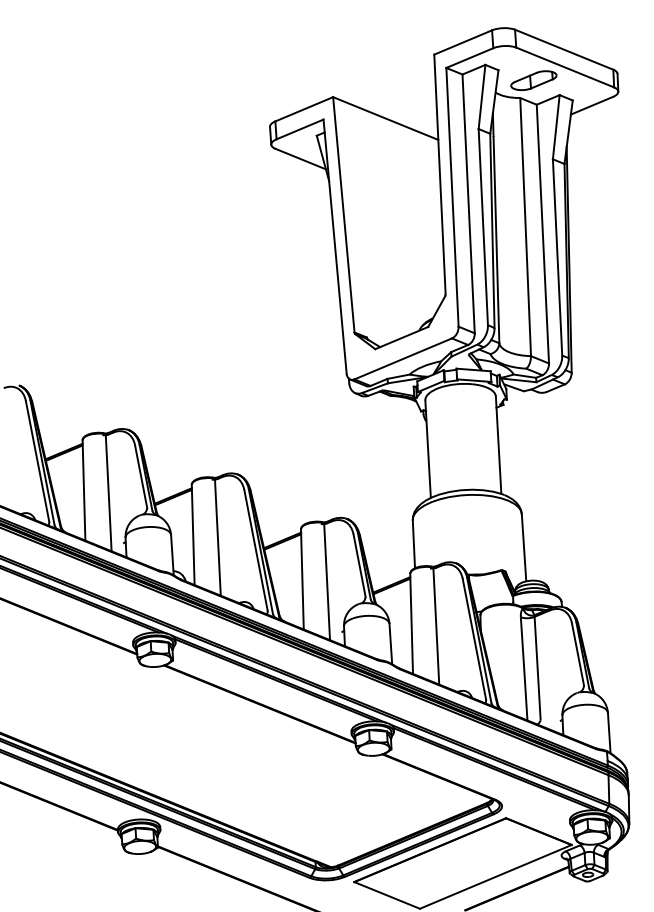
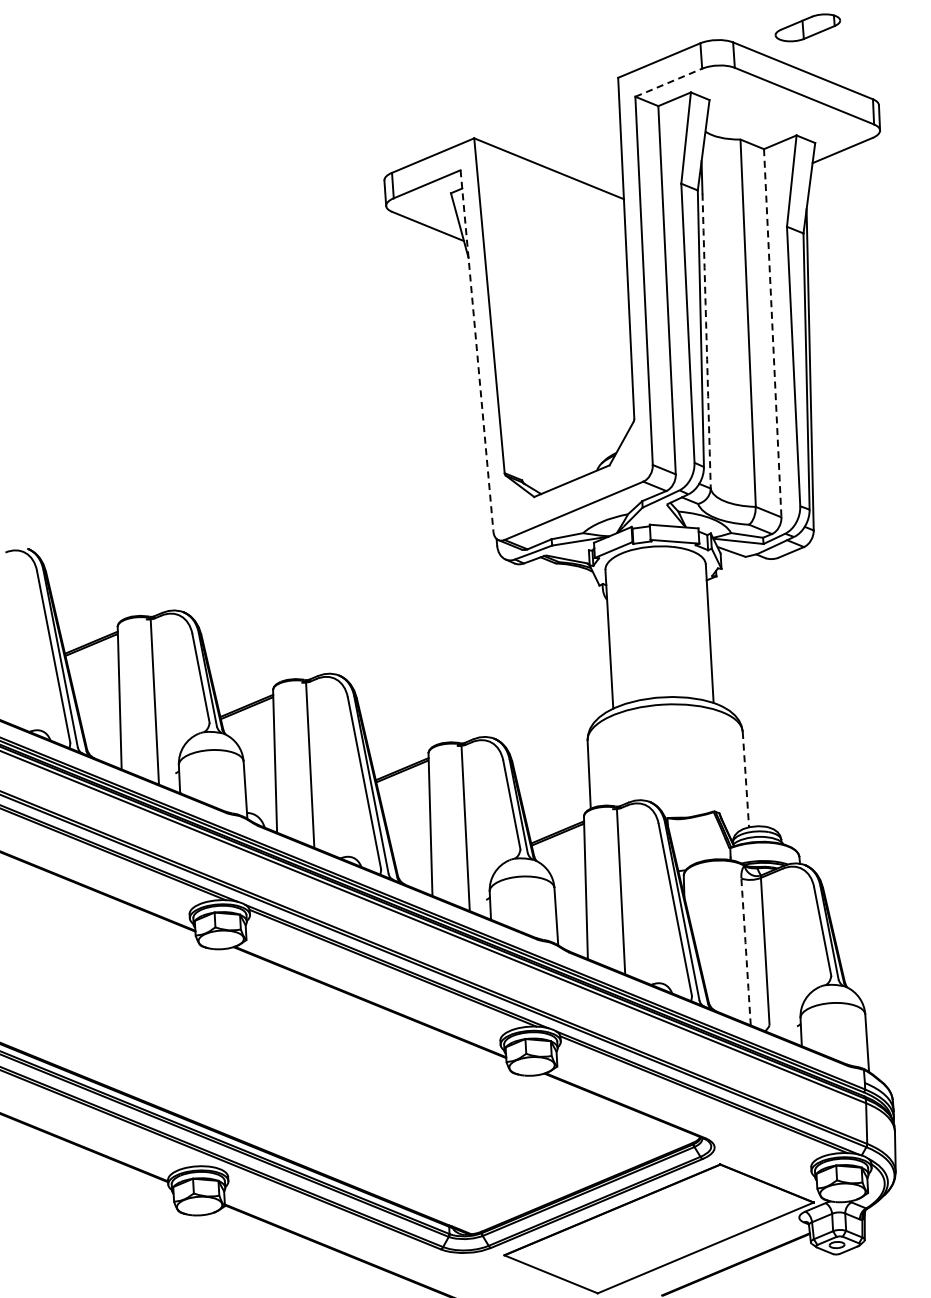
line: (470, 57) -> (669, 82), solid -> dashed
part: (533, 80) -> (807, 27), moved
line: (542, 234) -> (772, 333), solid -> dashed
arc: (496, 239) -> (706, 341), solid -> dashed
line: (335, 246) -> (477, 351), solid -> dashed
line: (523, 547) -> (745, 779), solid -> dashed
arc: (524, 668) -> (746, 951), solid -> dashed

